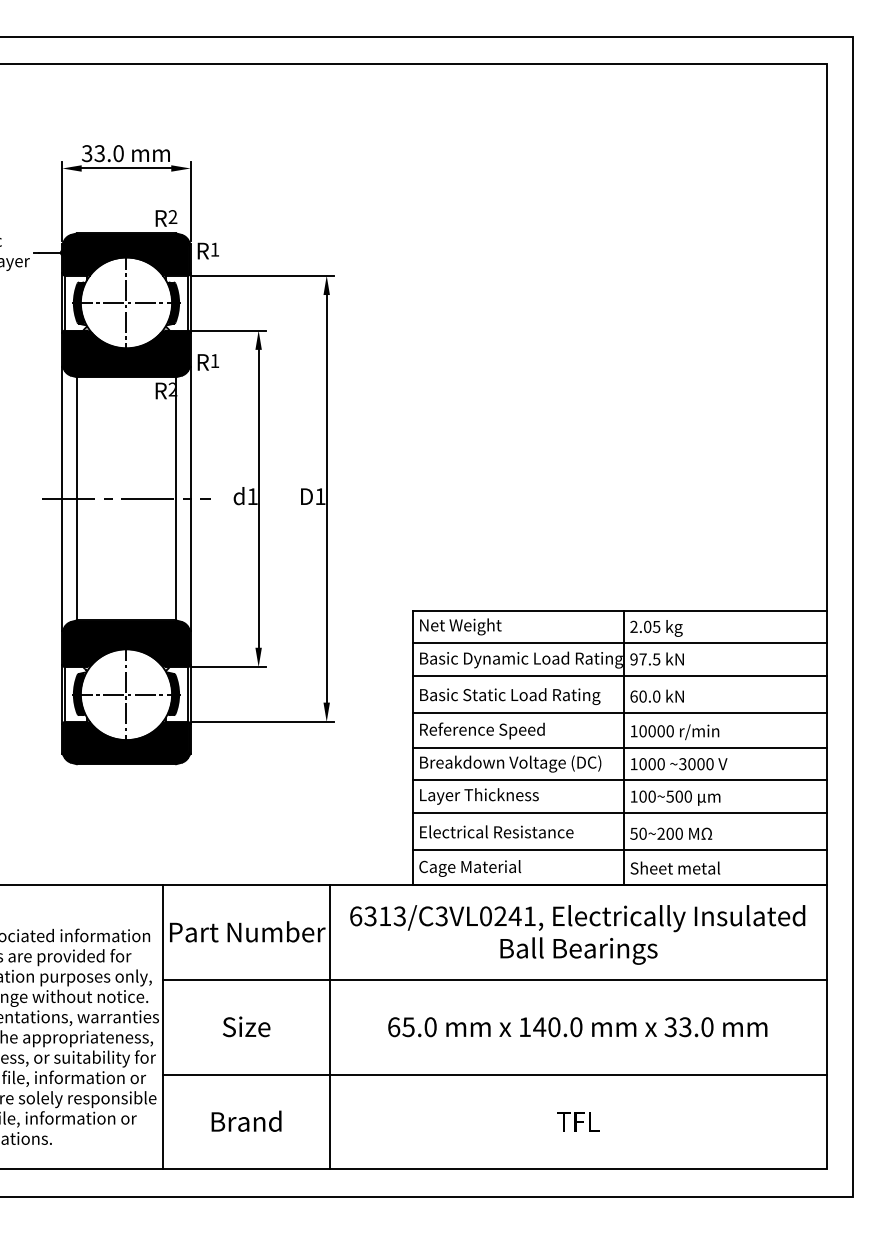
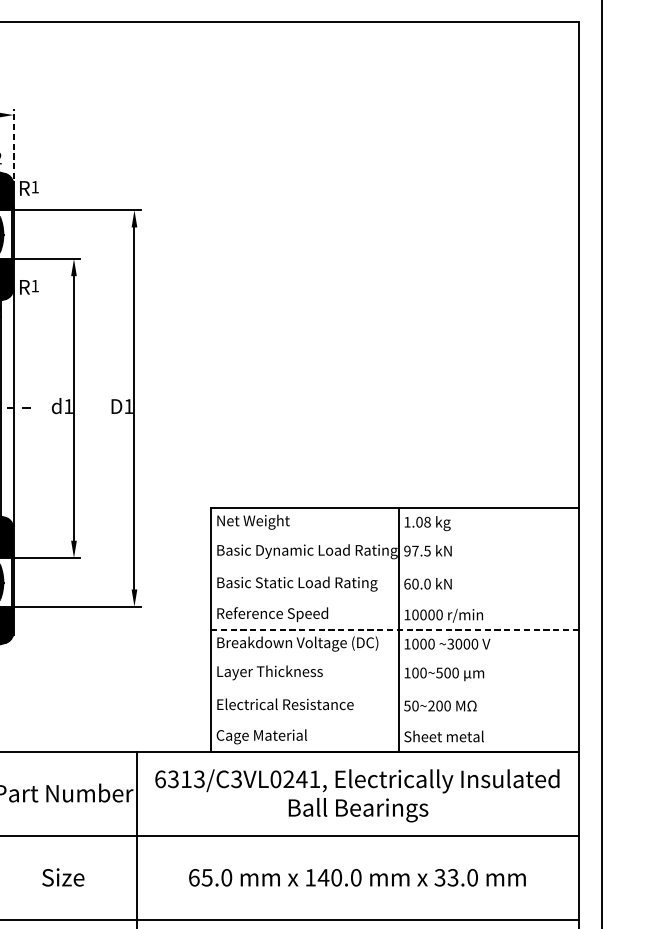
line: (190, 201) -> (13, 144), solid -> dashed
text: (645, 626) -> (417, 521), 2.05 -> 1.08
line: (619, 643) -> (394, 536), removed
line: (619, 675) -> (394, 565), removed
line: (619, 713) -> (394, 599), removed
line: (619, 747) -> (394, 629), solid -> dashed
line: (619, 780) -> (394, 658), removed
line: (619, 812) -> (394, 687), removed
line: (619, 850) -> (394, 720), removed

